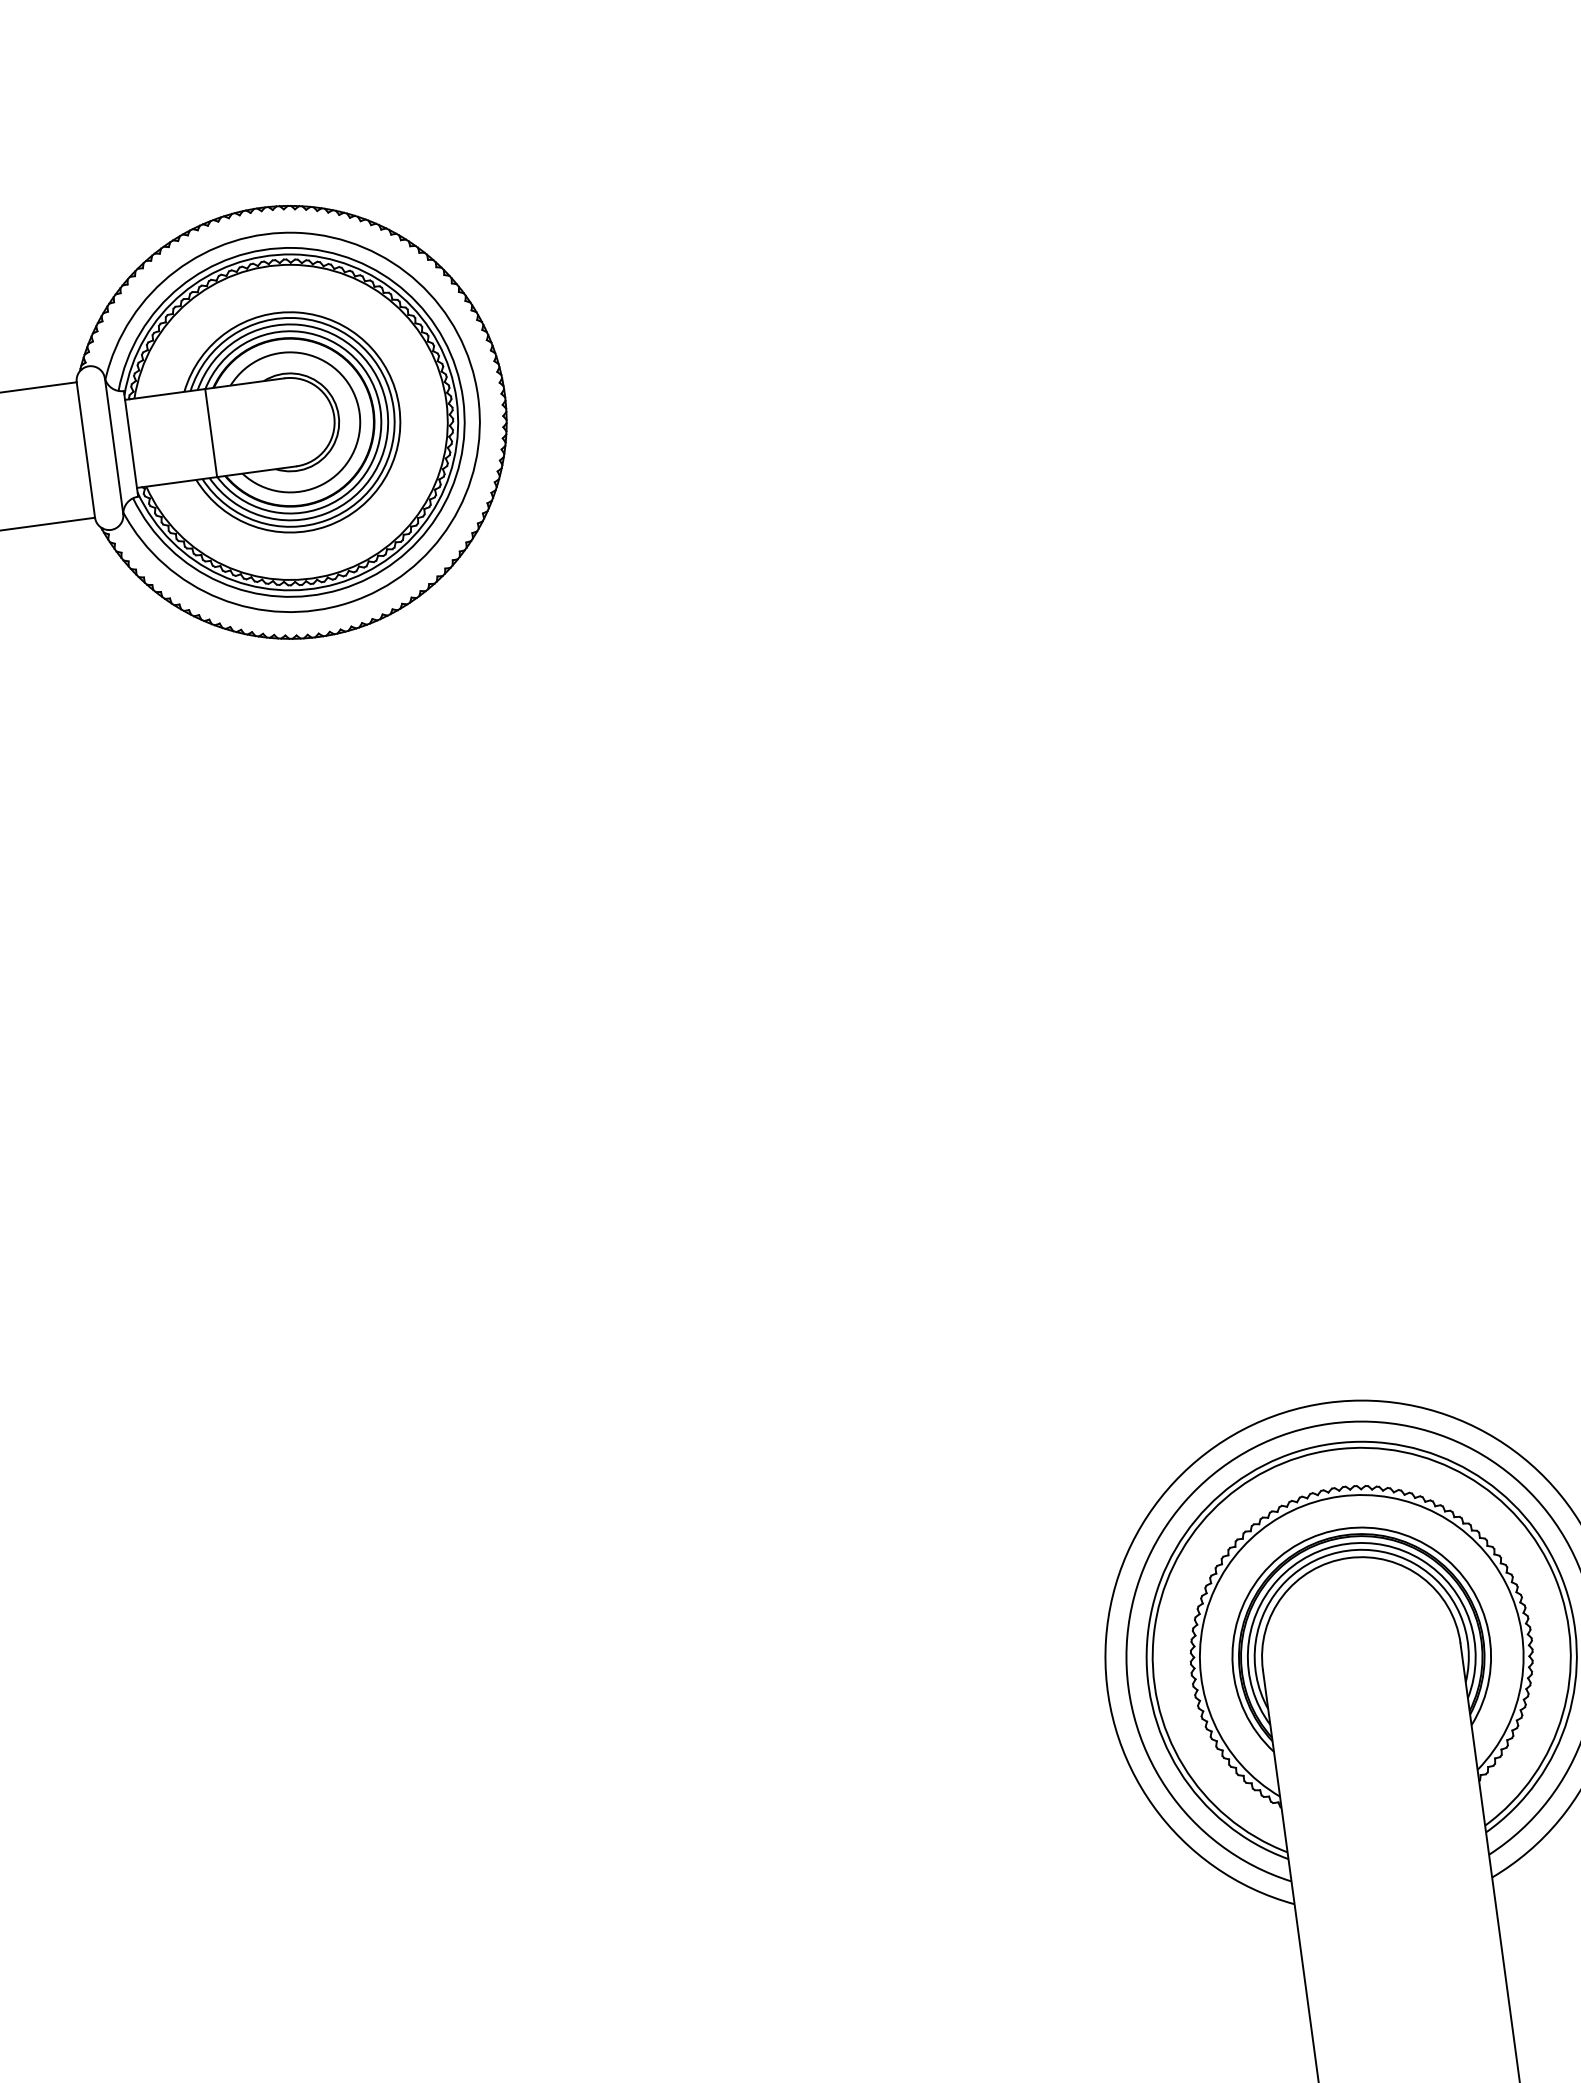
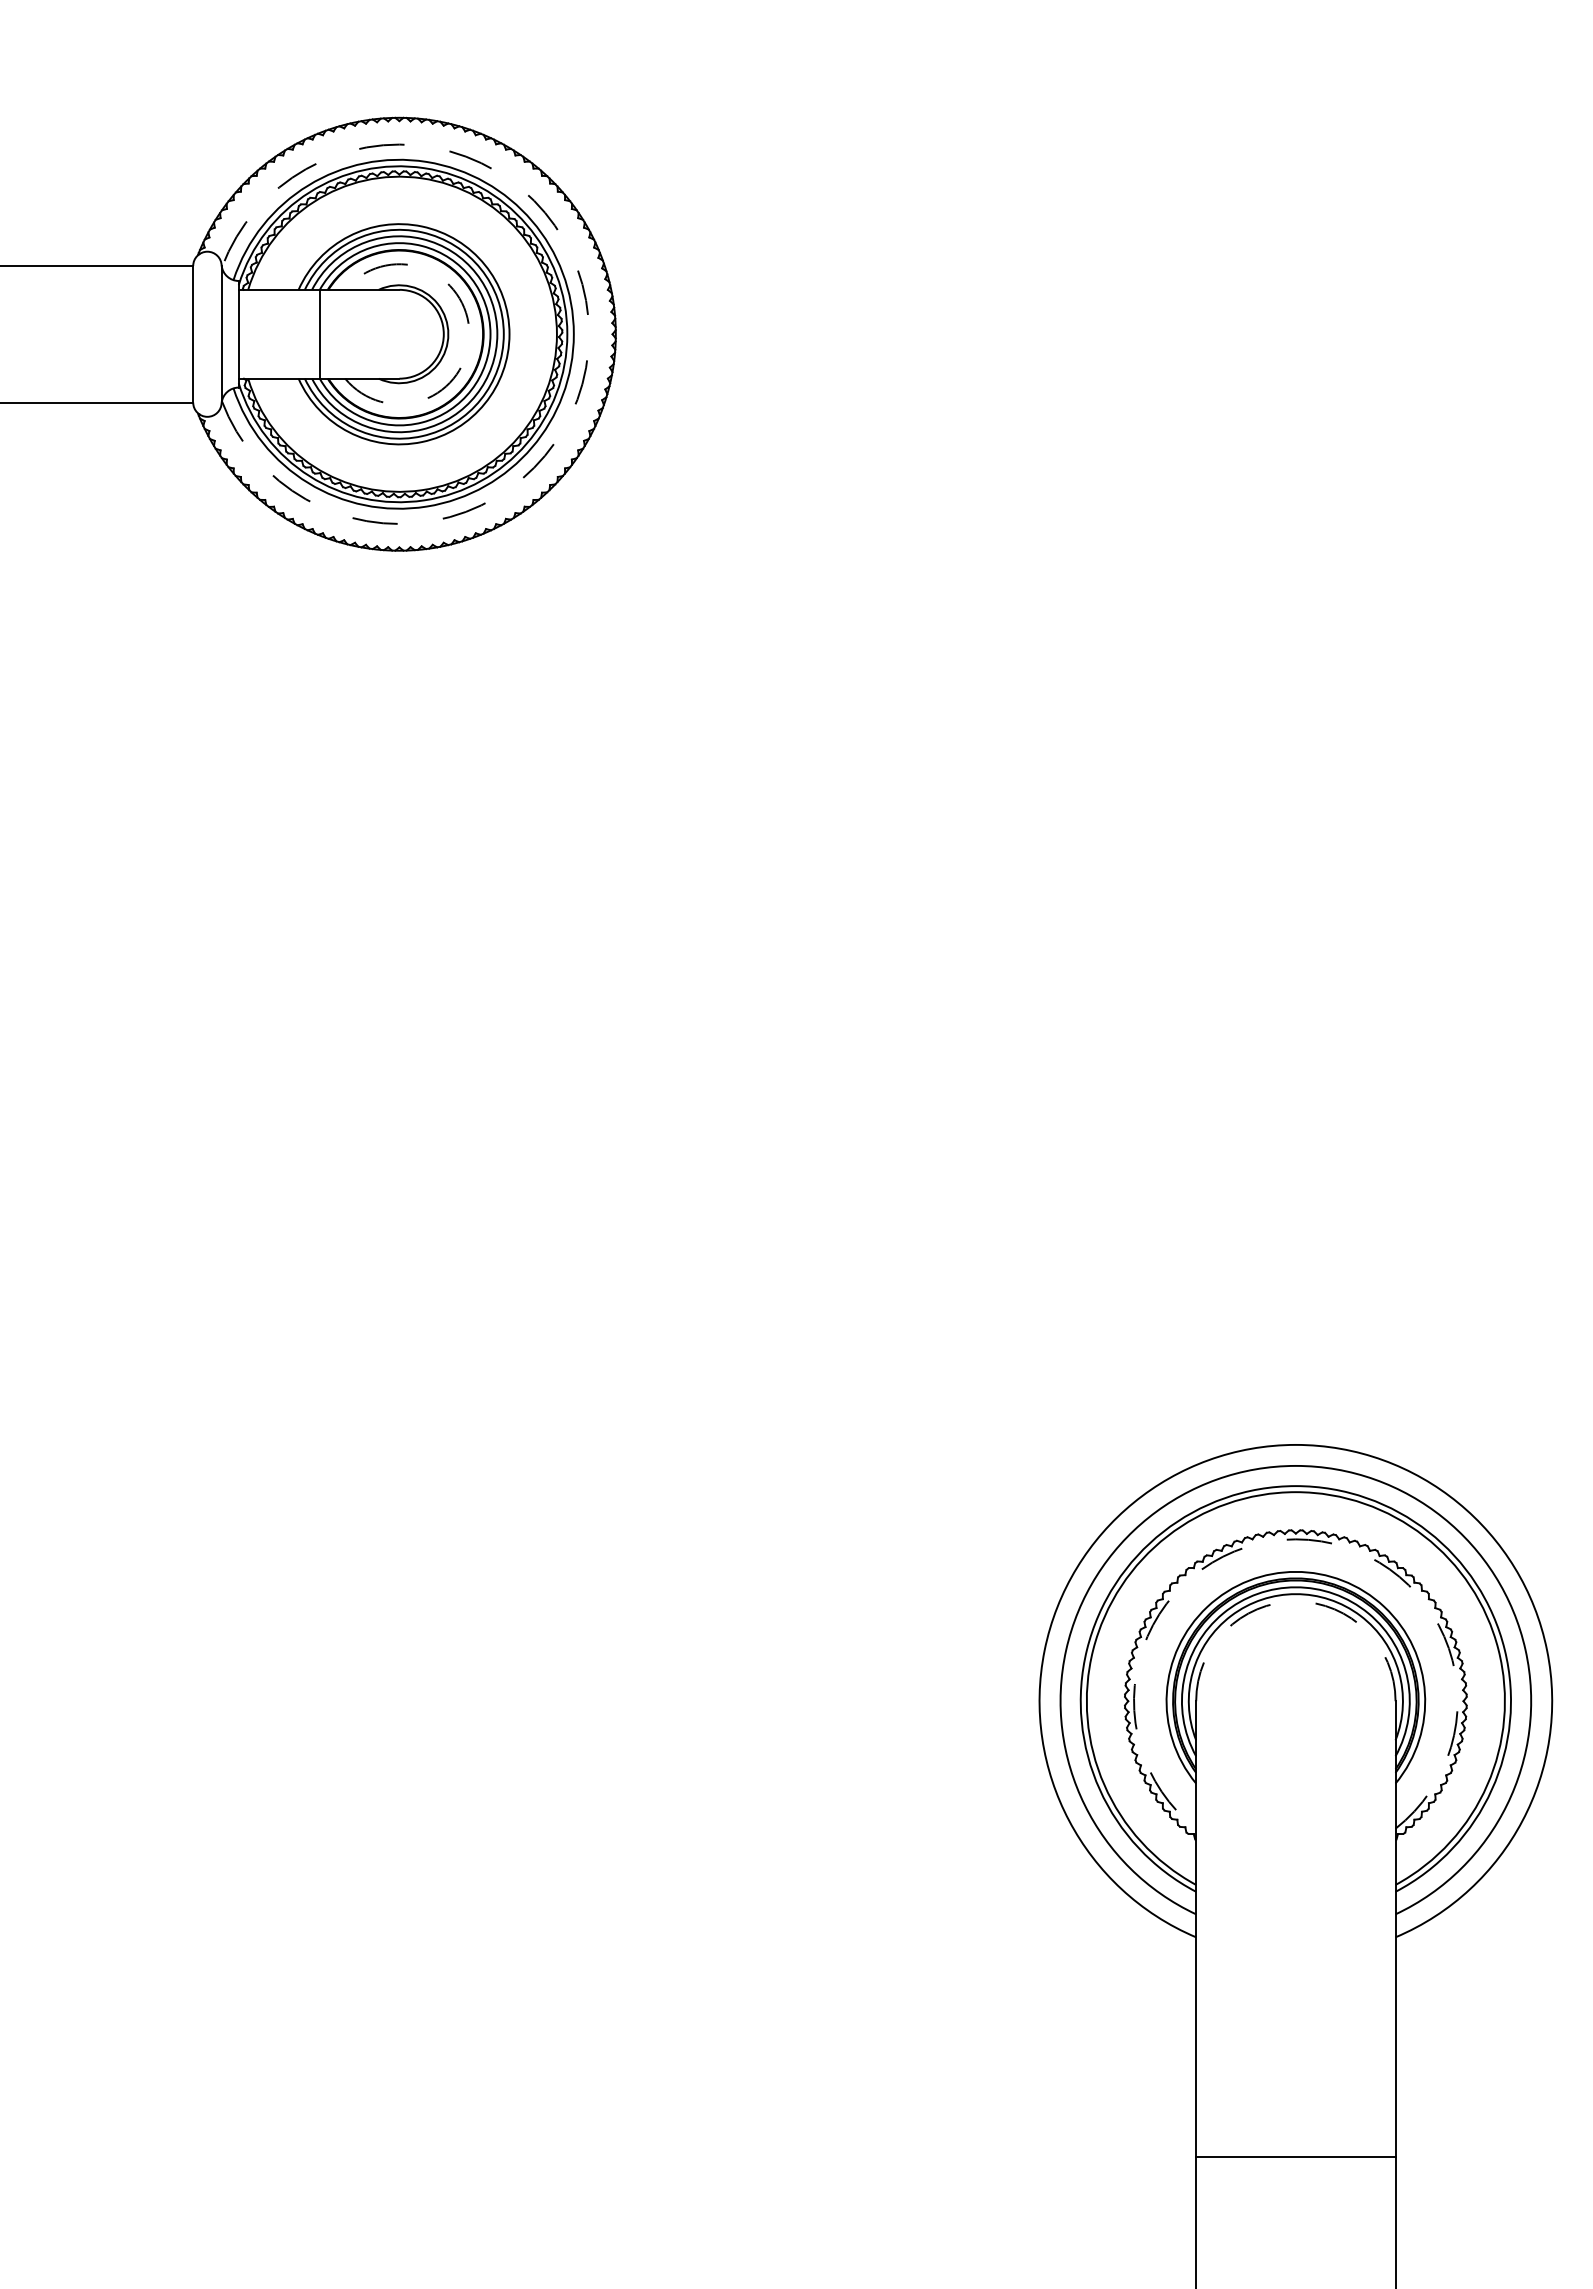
arc: (478, 397) -> (589, 334), solid -> dashed
arc: (359, 413) -> (469, 334), solid -> dashed
arc: (1339, 1496) -> (1295, 1539), solid -> dashed
arc: (1348, 1558) -> (1295, 1601), solid -> dashed

